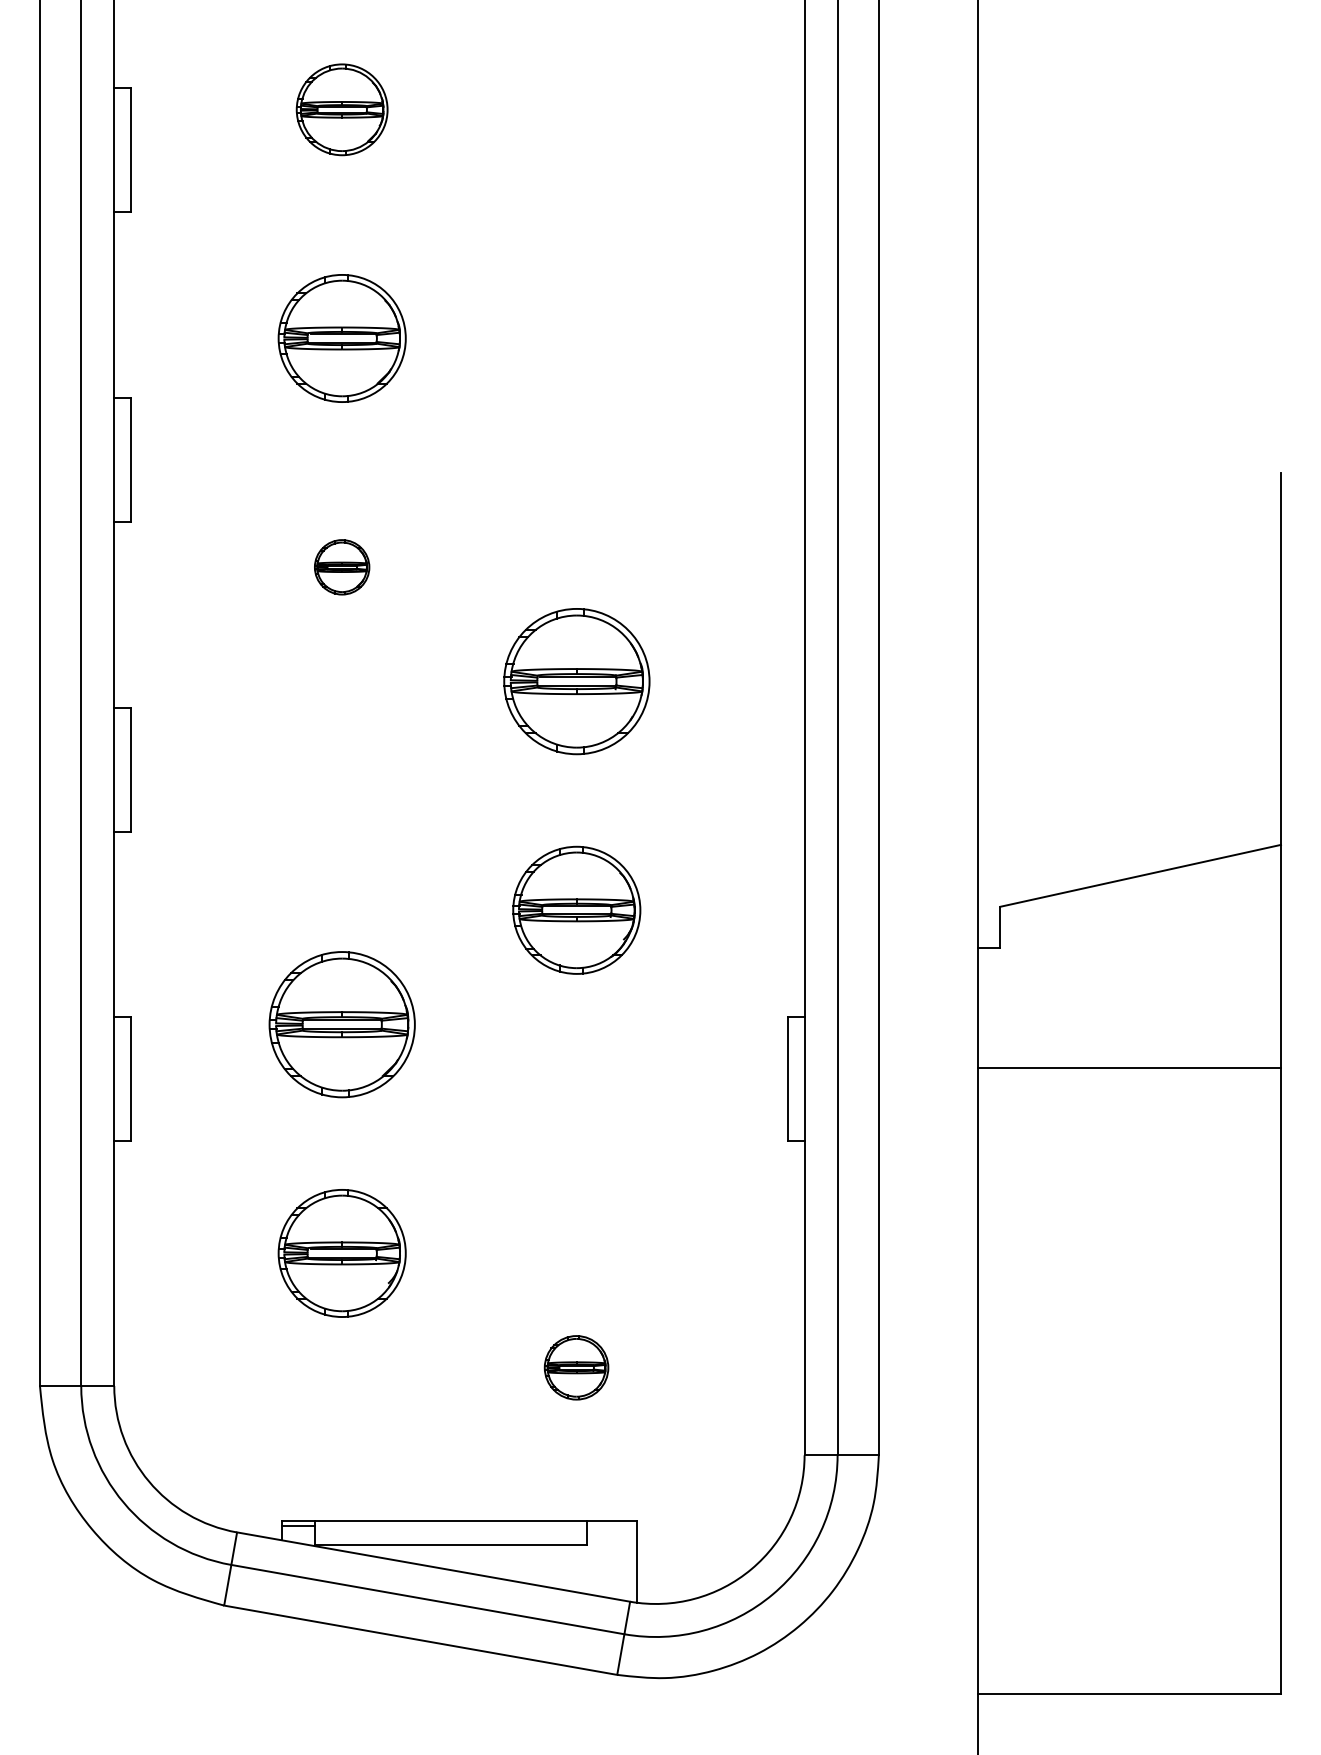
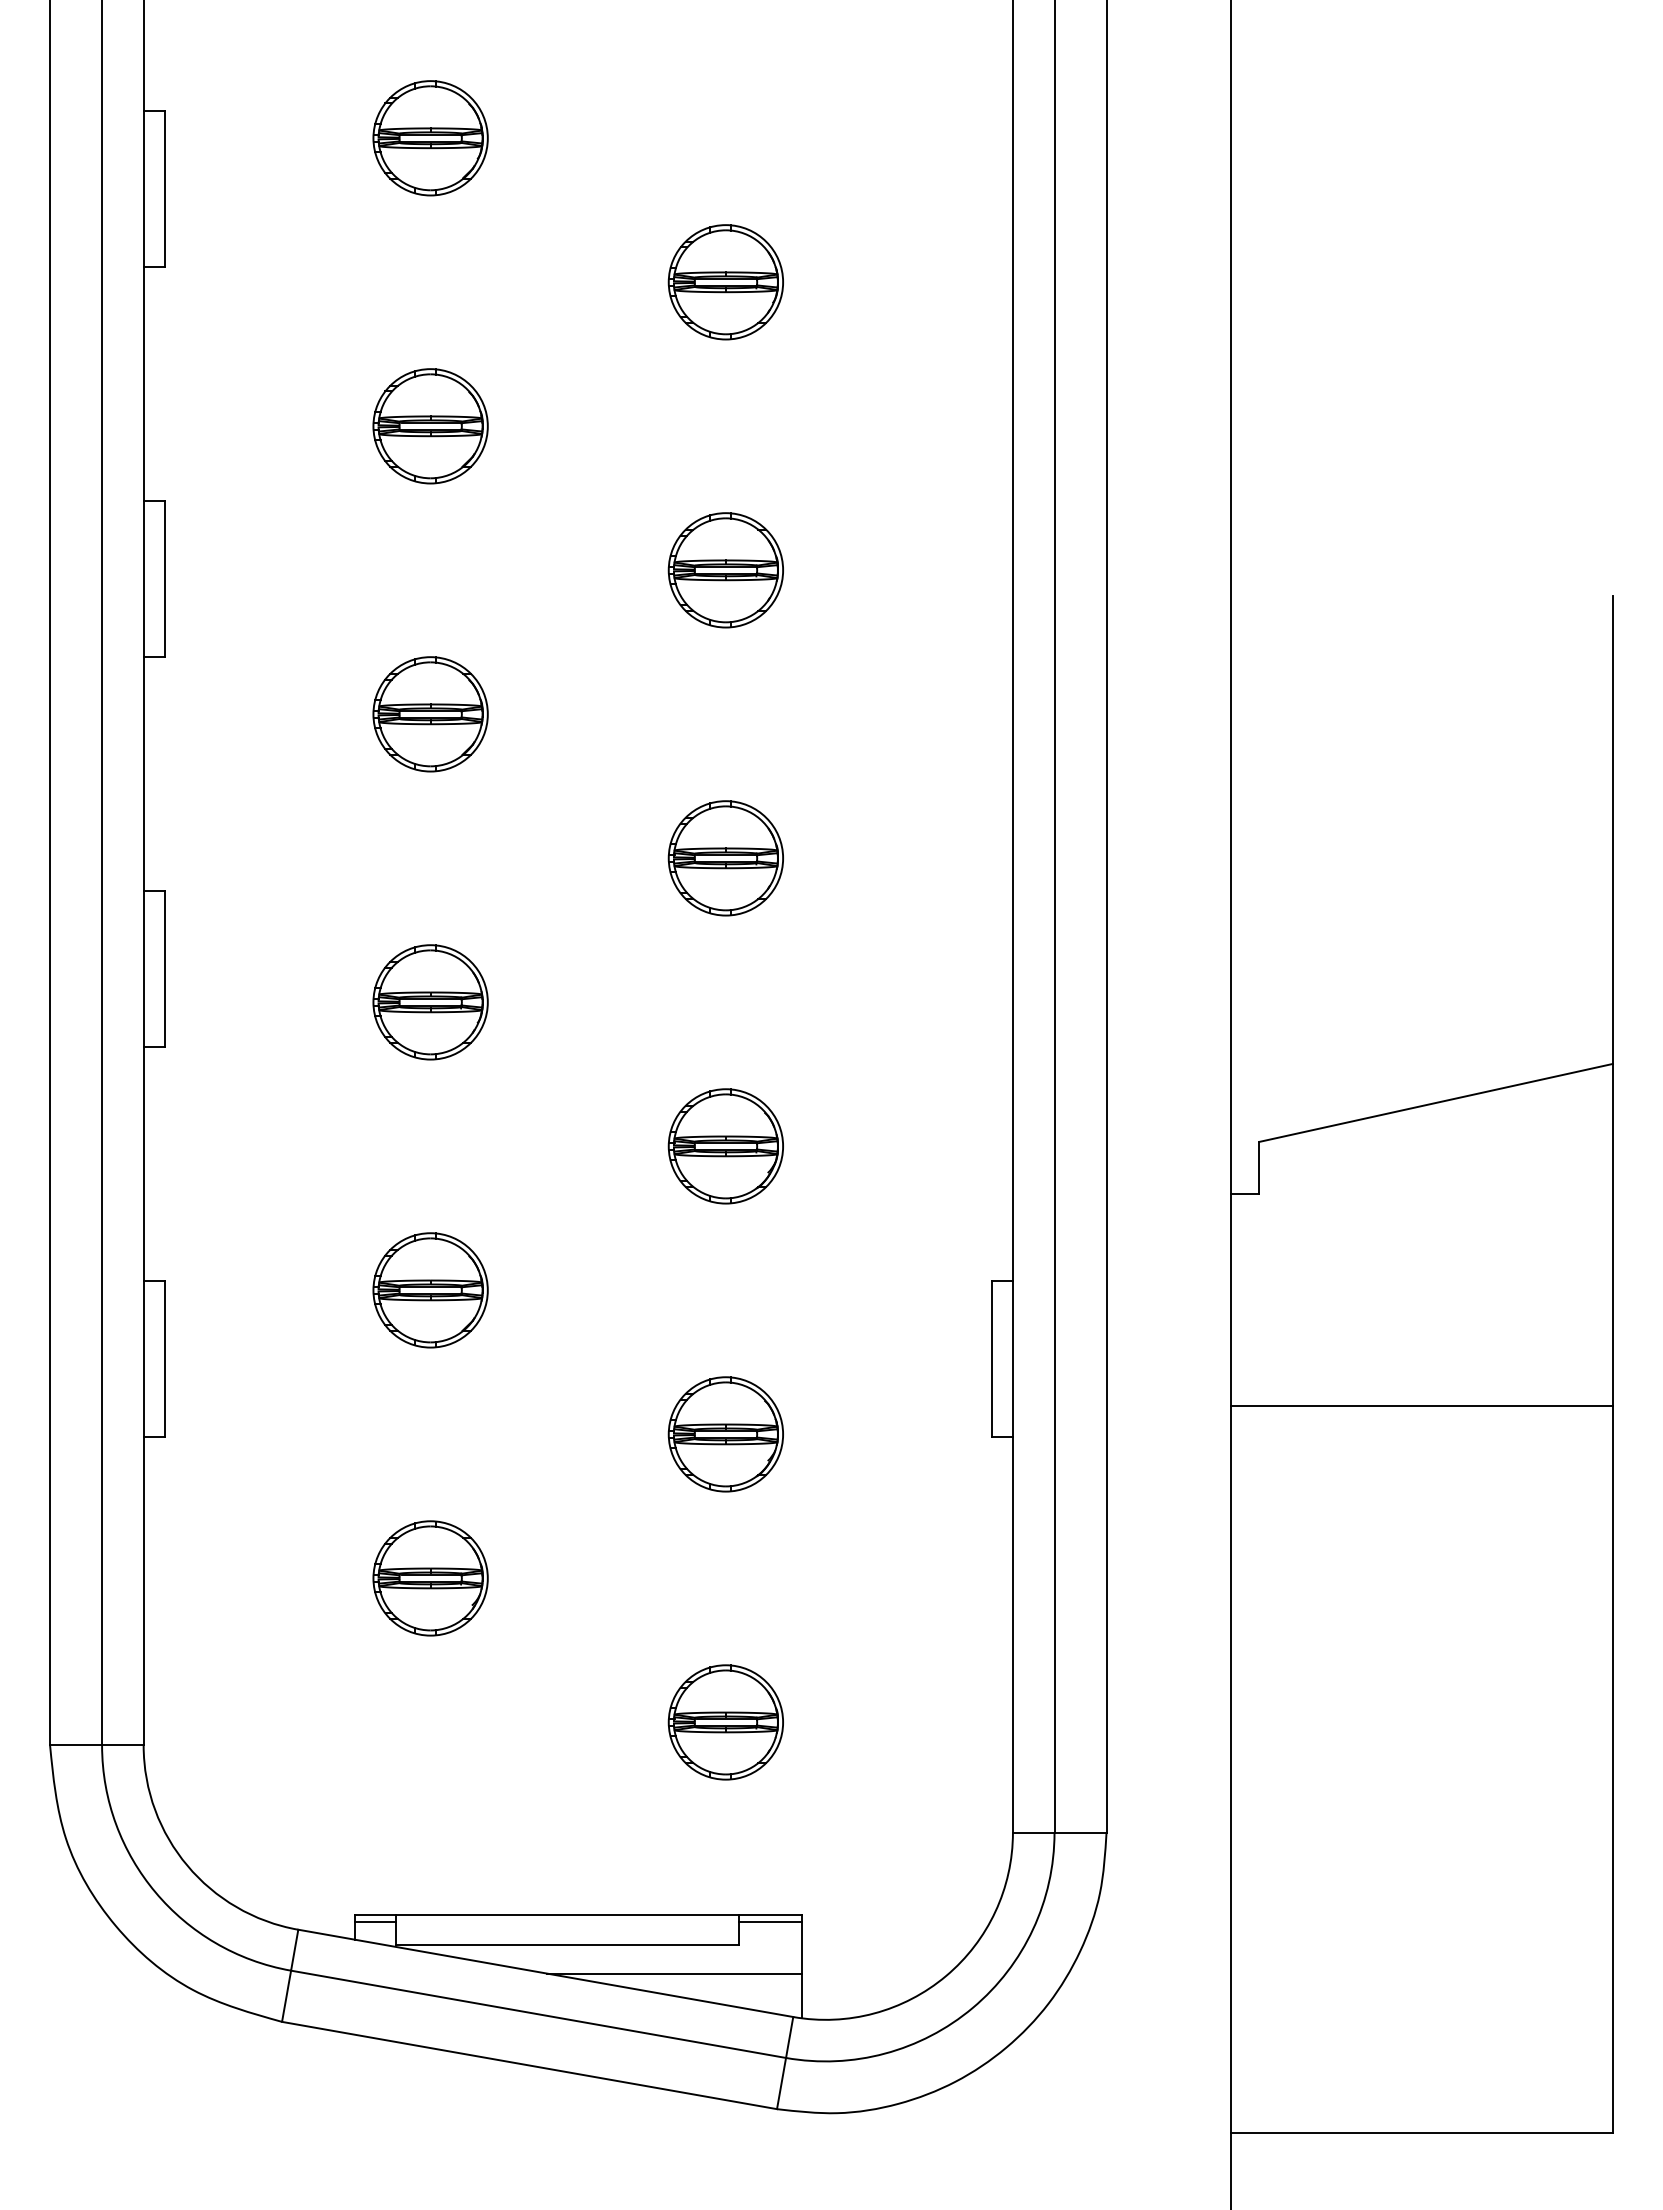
part: (576, 224) -> (725, 282), added
part: (342, 338) -> (430, 426), size x0.71
part: (576, 453) -> (725, 570), added
part: (342, 567) -> (430, 714), size x1.67
part: (576, 681) -> (725, 858), size x0.62
part: (342, 796) -> (430, 1002), added
part: (576, 910) -> (725, 1146), size x0.71
part: (342, 1024) -> (430, 1290), size x0.62
line: (1129, 1067) -> (1421, 1405), moved
part: (576, 1139) -> (725, 1434), added
part: (342, 1253) -> (430, 1578), size x0.71
part: (576, 1367) -> (725, 1722), size x1.43
line: (612, 1525) -> (770, 1921), added
line: (535, 1567) -> (673, 1973), added

